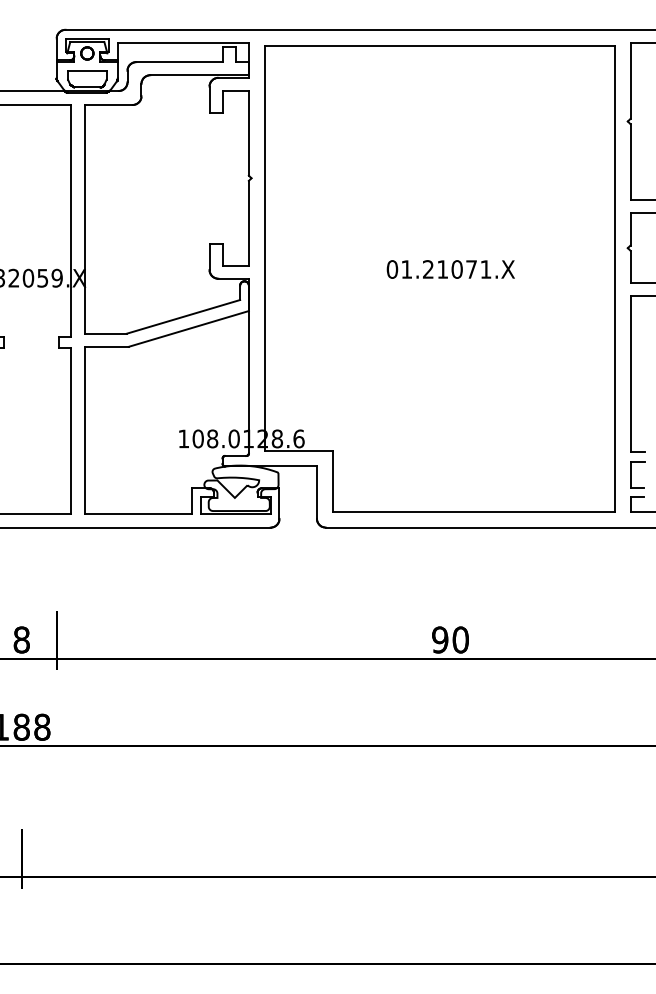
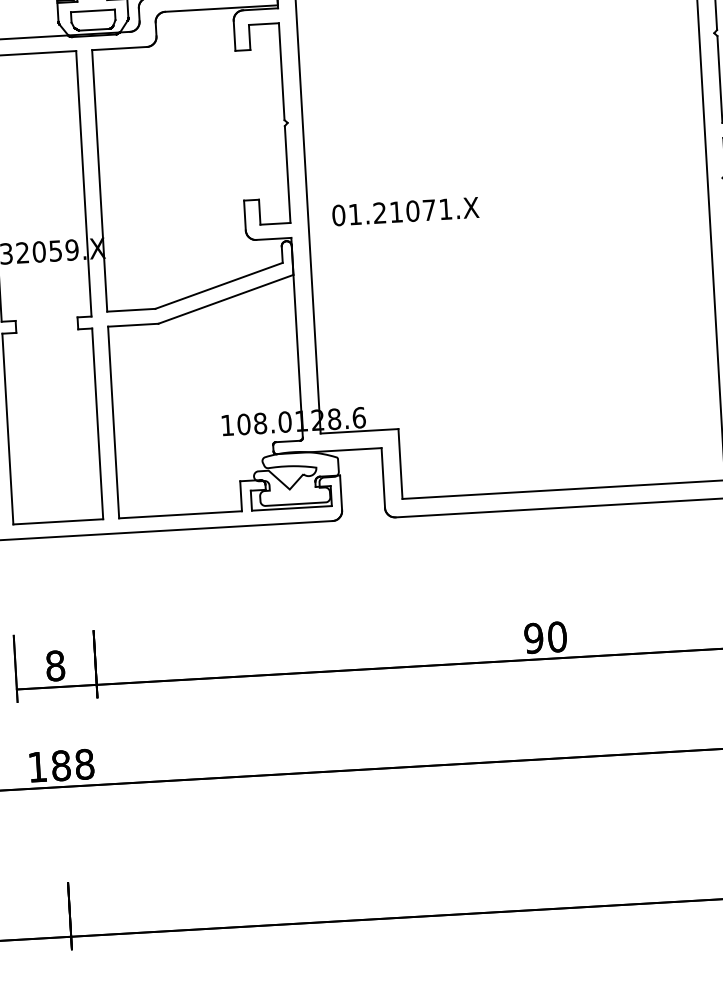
text: (450, 269) -> (405, 211), moved

